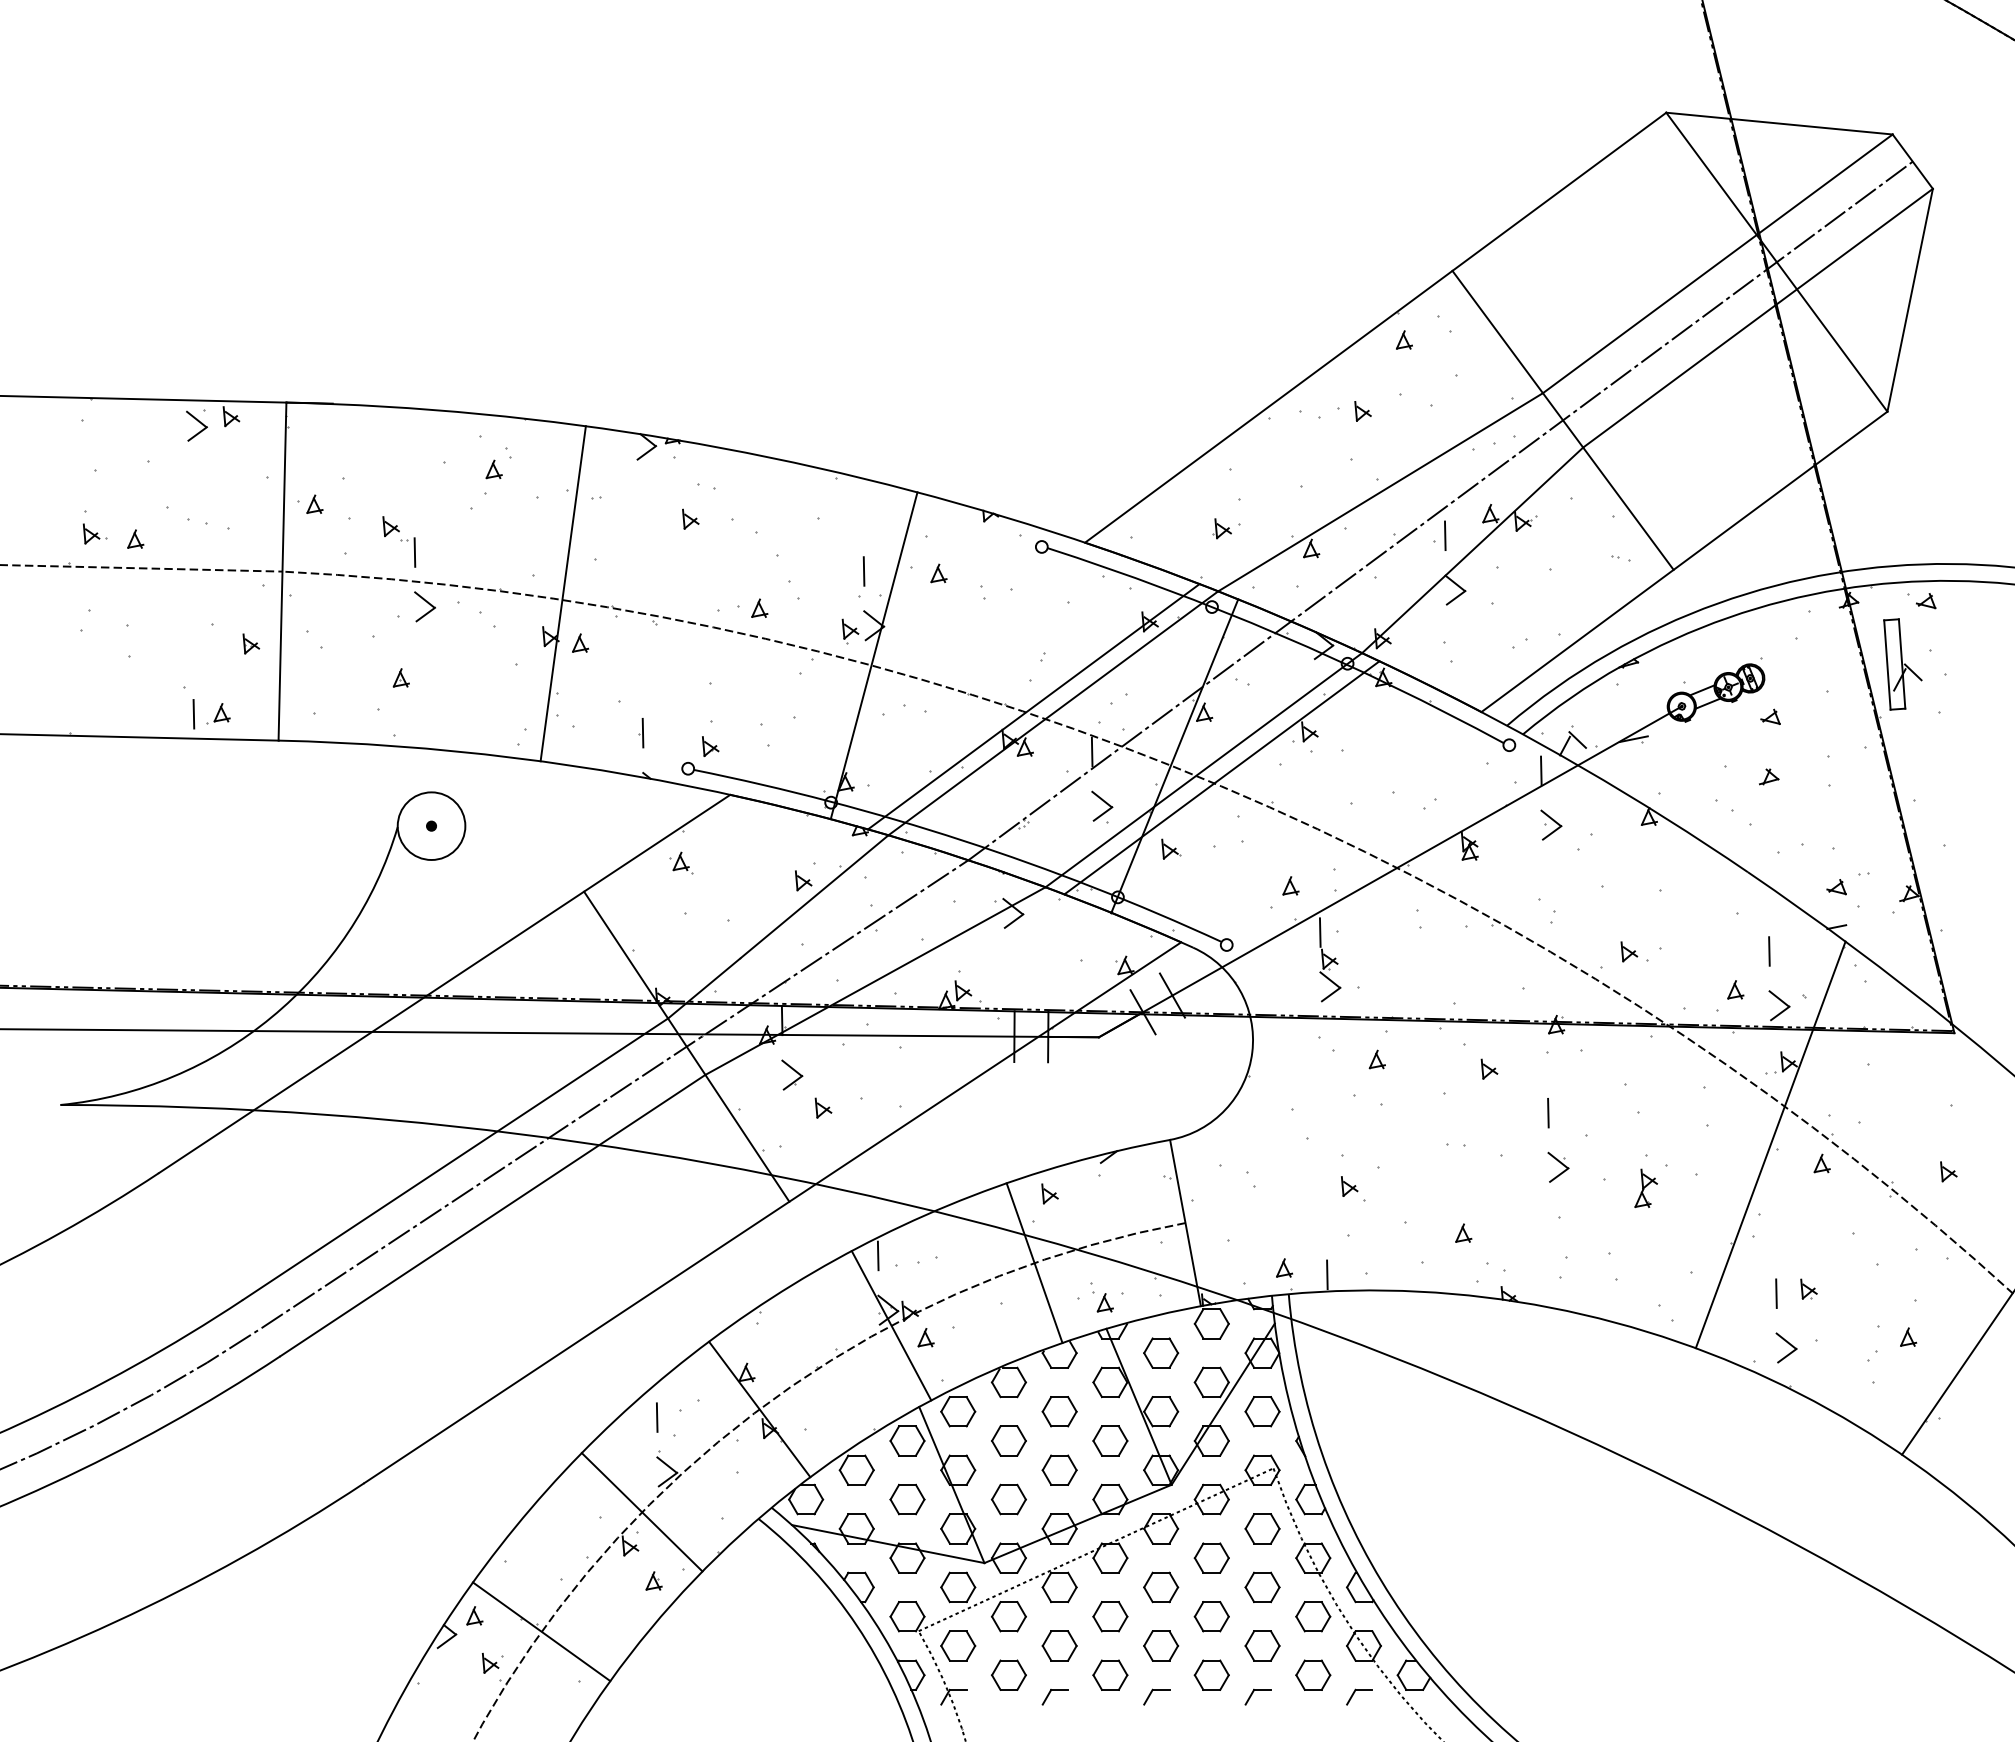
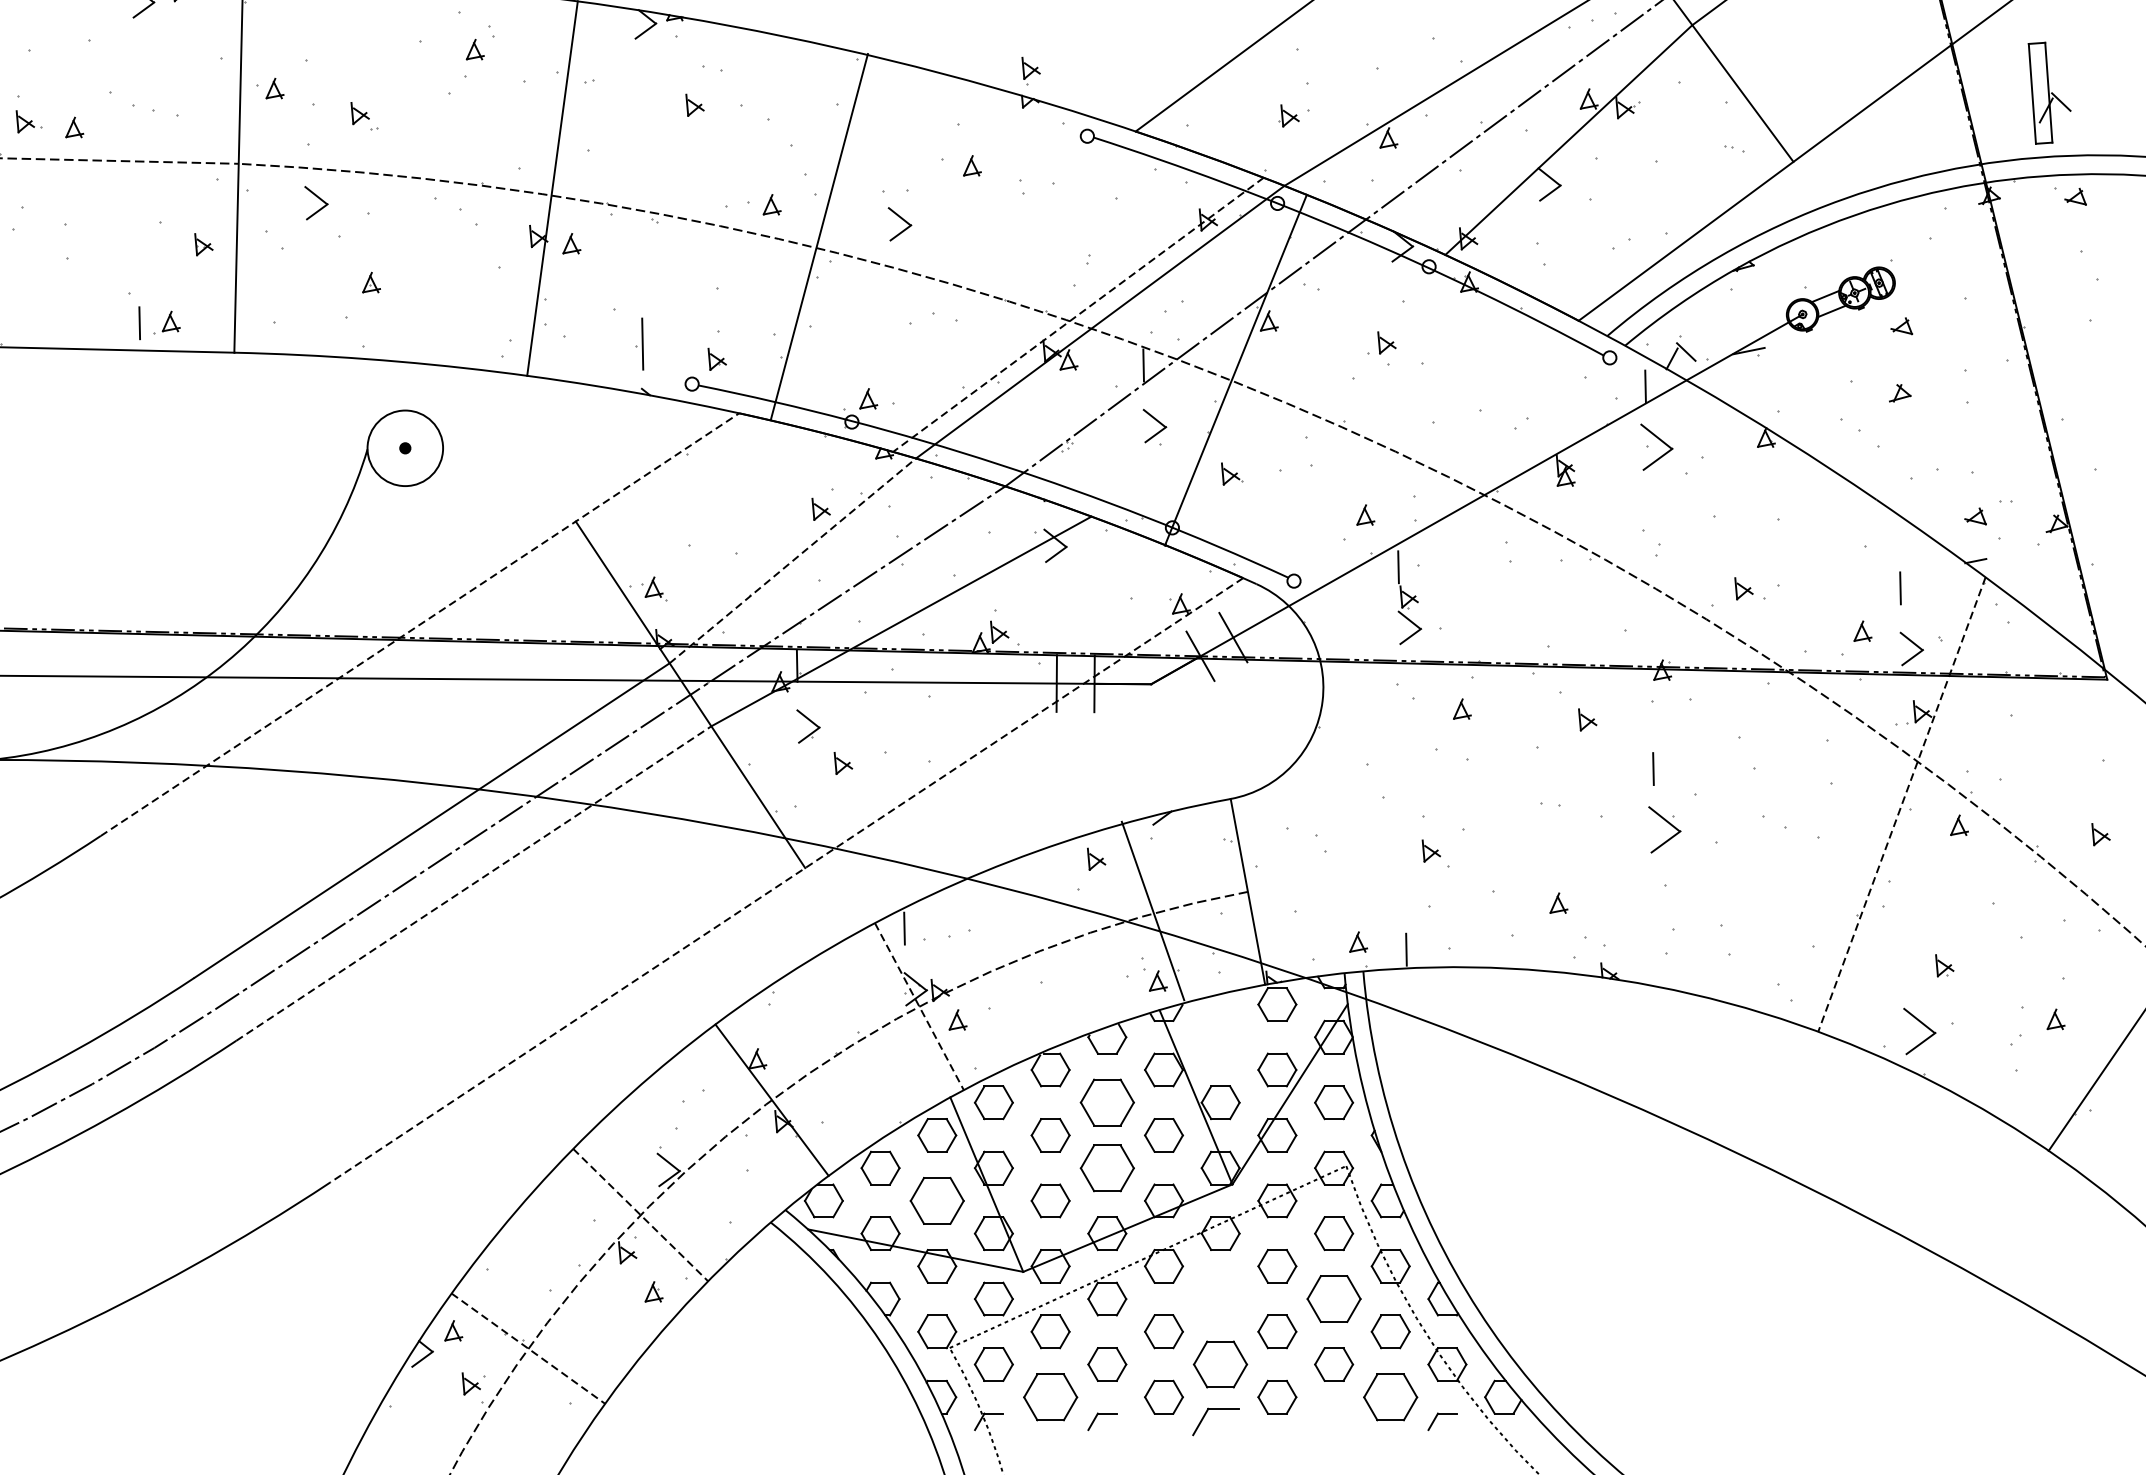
line: (1445, 535) -> (1538, 123), removed
line: (414, 552) -> (386, 142), removed
line: (863, 571) -> (888, 163), removed
part: (424, 606) -> (315, 202), moved
part: (850, 631) -> (1031, 70), moved
line: (873, 655) -> (818, 236), moved
part: (1902, 664) -> (2049, 93), moved
line: (1033, 707) -> (1078, 315), solid -> dashed
part: (641, 733) -> (639, 344), size x1.6
line: (1203, 770) -> (1268, 386), removed
line: (1221, 777) -> (1288, 393), removed
part: (1551, 824) -> (1656, 446), size x1.4
part: (681, 862) -> (654, 588), moved
line: (778, 926) -> (793, 560), solid -> dashed
line: (444, 983) -> (419, 624), solid -> dashed
line: (1770, 1144) -> (1901, 804), solid -> dashed
part: (1558, 1166) -> (1664, 828), size x1.4
part: (1645, 1187) -> (1762, 852), removed
line: (772, 1212) -> (786, 880), solid -> dashed
line: (492, 1215) -> (473, 883), solid -> dashed
line: (1034, 1262) -> (1152, 910), moved
line: (1776, 1293) -> (1908, 970), removed
line: (891, 1325) -> (919, 1006), solid -> dashed
part: (1786, 1347) -> (1919, 1030), size x1.4
part: (1161, 1352) -> (1221, 1036), removed
part: (1059, 1411) -> (1107, 1102), size x1.4
line: (657, 1417) -> (657, 1109), removed
part: (1059, 1469) -> (1107, 1167), size x1.4
part: (907, 1499) -> (937, 1200), size x1.4
line: (642, 1512) -> (641, 1215), solid -> dashed
part: (1161, 1587) -> (1221, 1299), removed
part: (1262, 1587) -> (1333, 1299), size x1.4
line: (541, 1631) -> (528, 1348), solid -> dashed
part: (1161, 1645) -> (1221, 1364), size x1.4
part: (1008, 1674) -> (1050, 1396), size x1.4
part: (1313, 1674) -> (1390, 1396), size x1.4
part: (1156, 1696) -> (1215, 1421), size x1.6
part: (1257, 1696) -> (1328, 1421), removed

